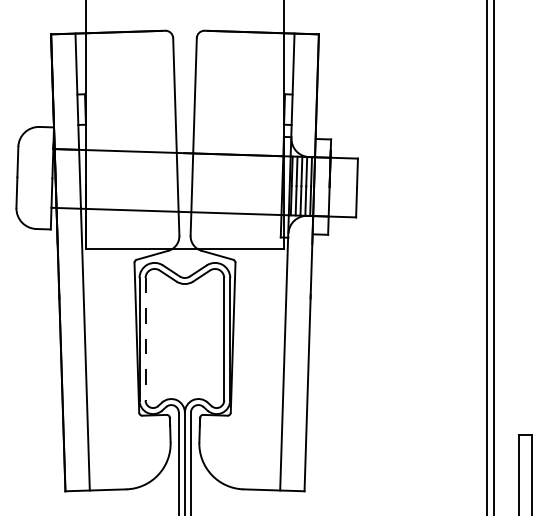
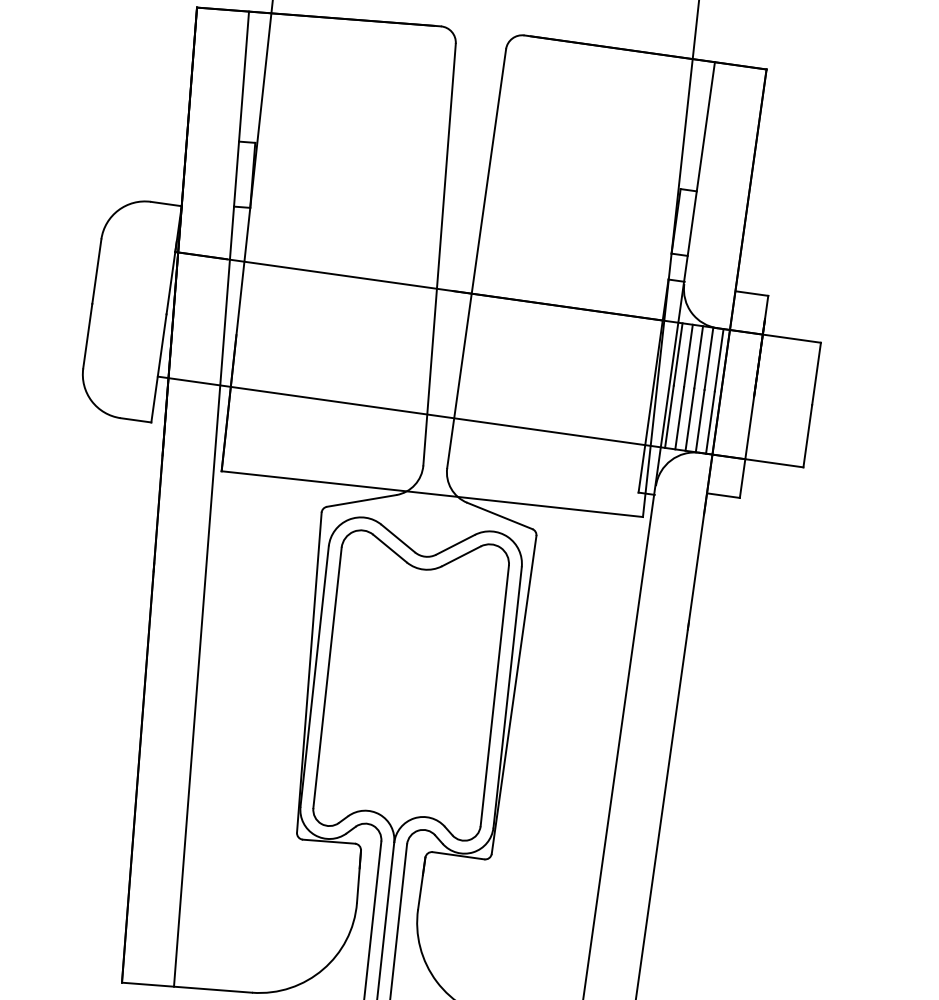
line: (145, 339) -> (327, 678), dashed -> solid

